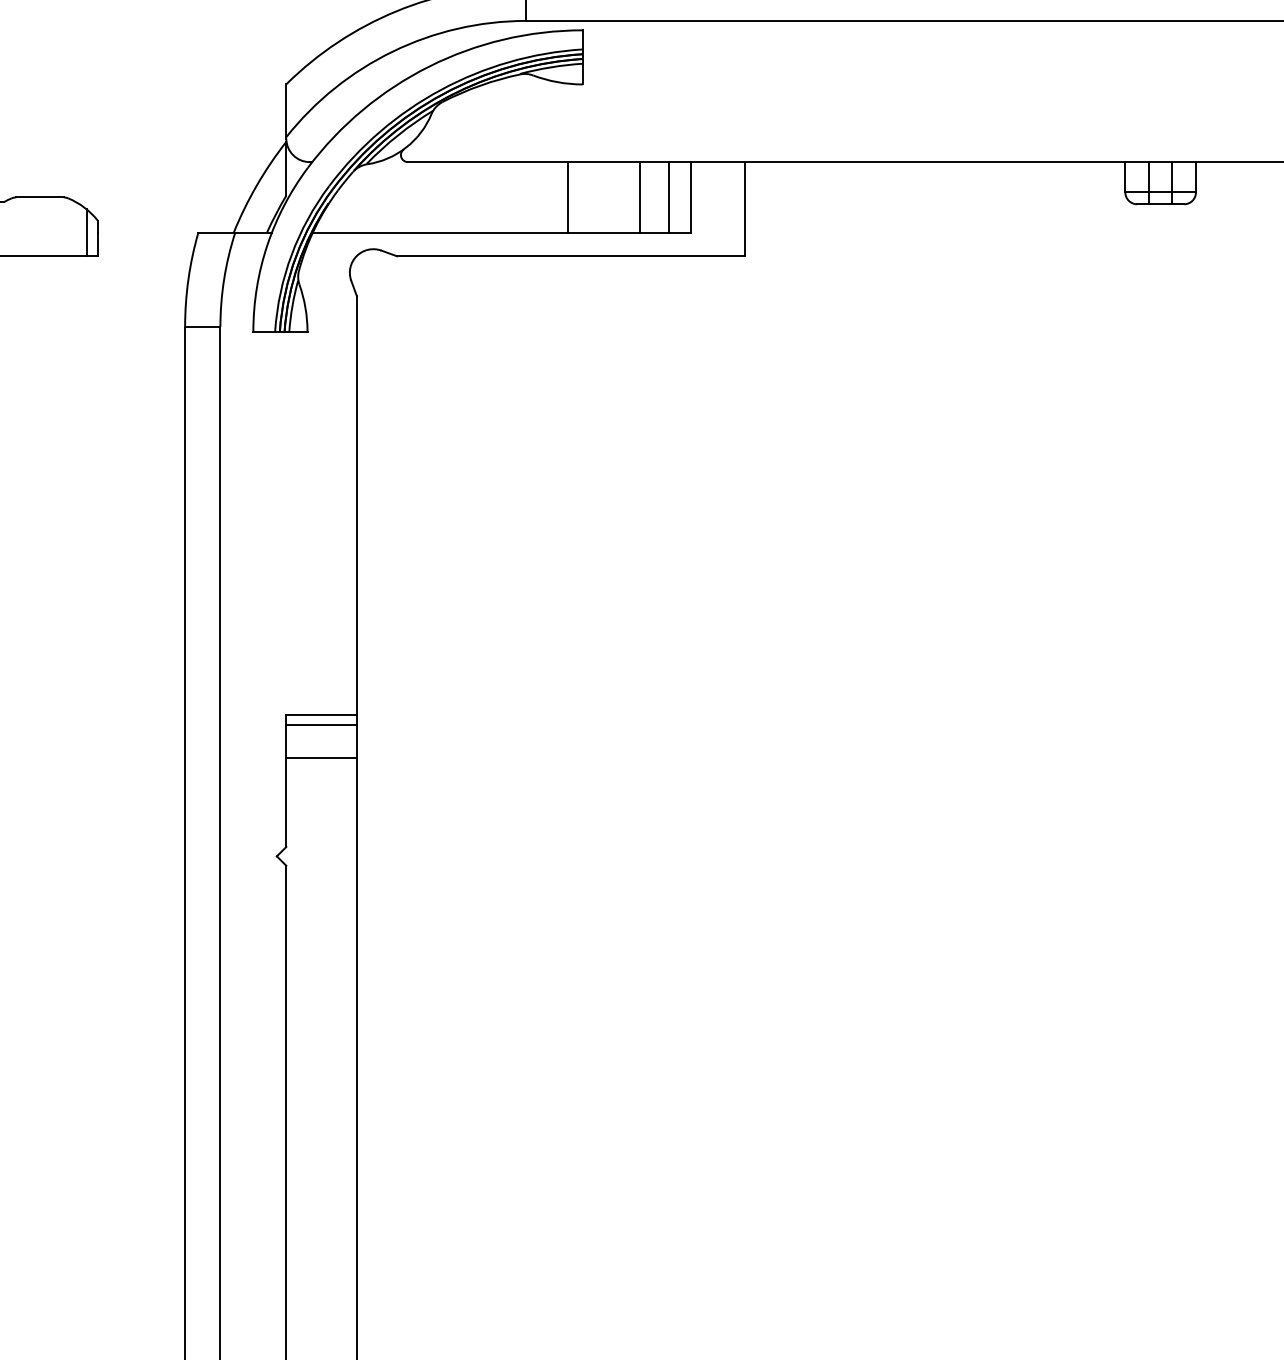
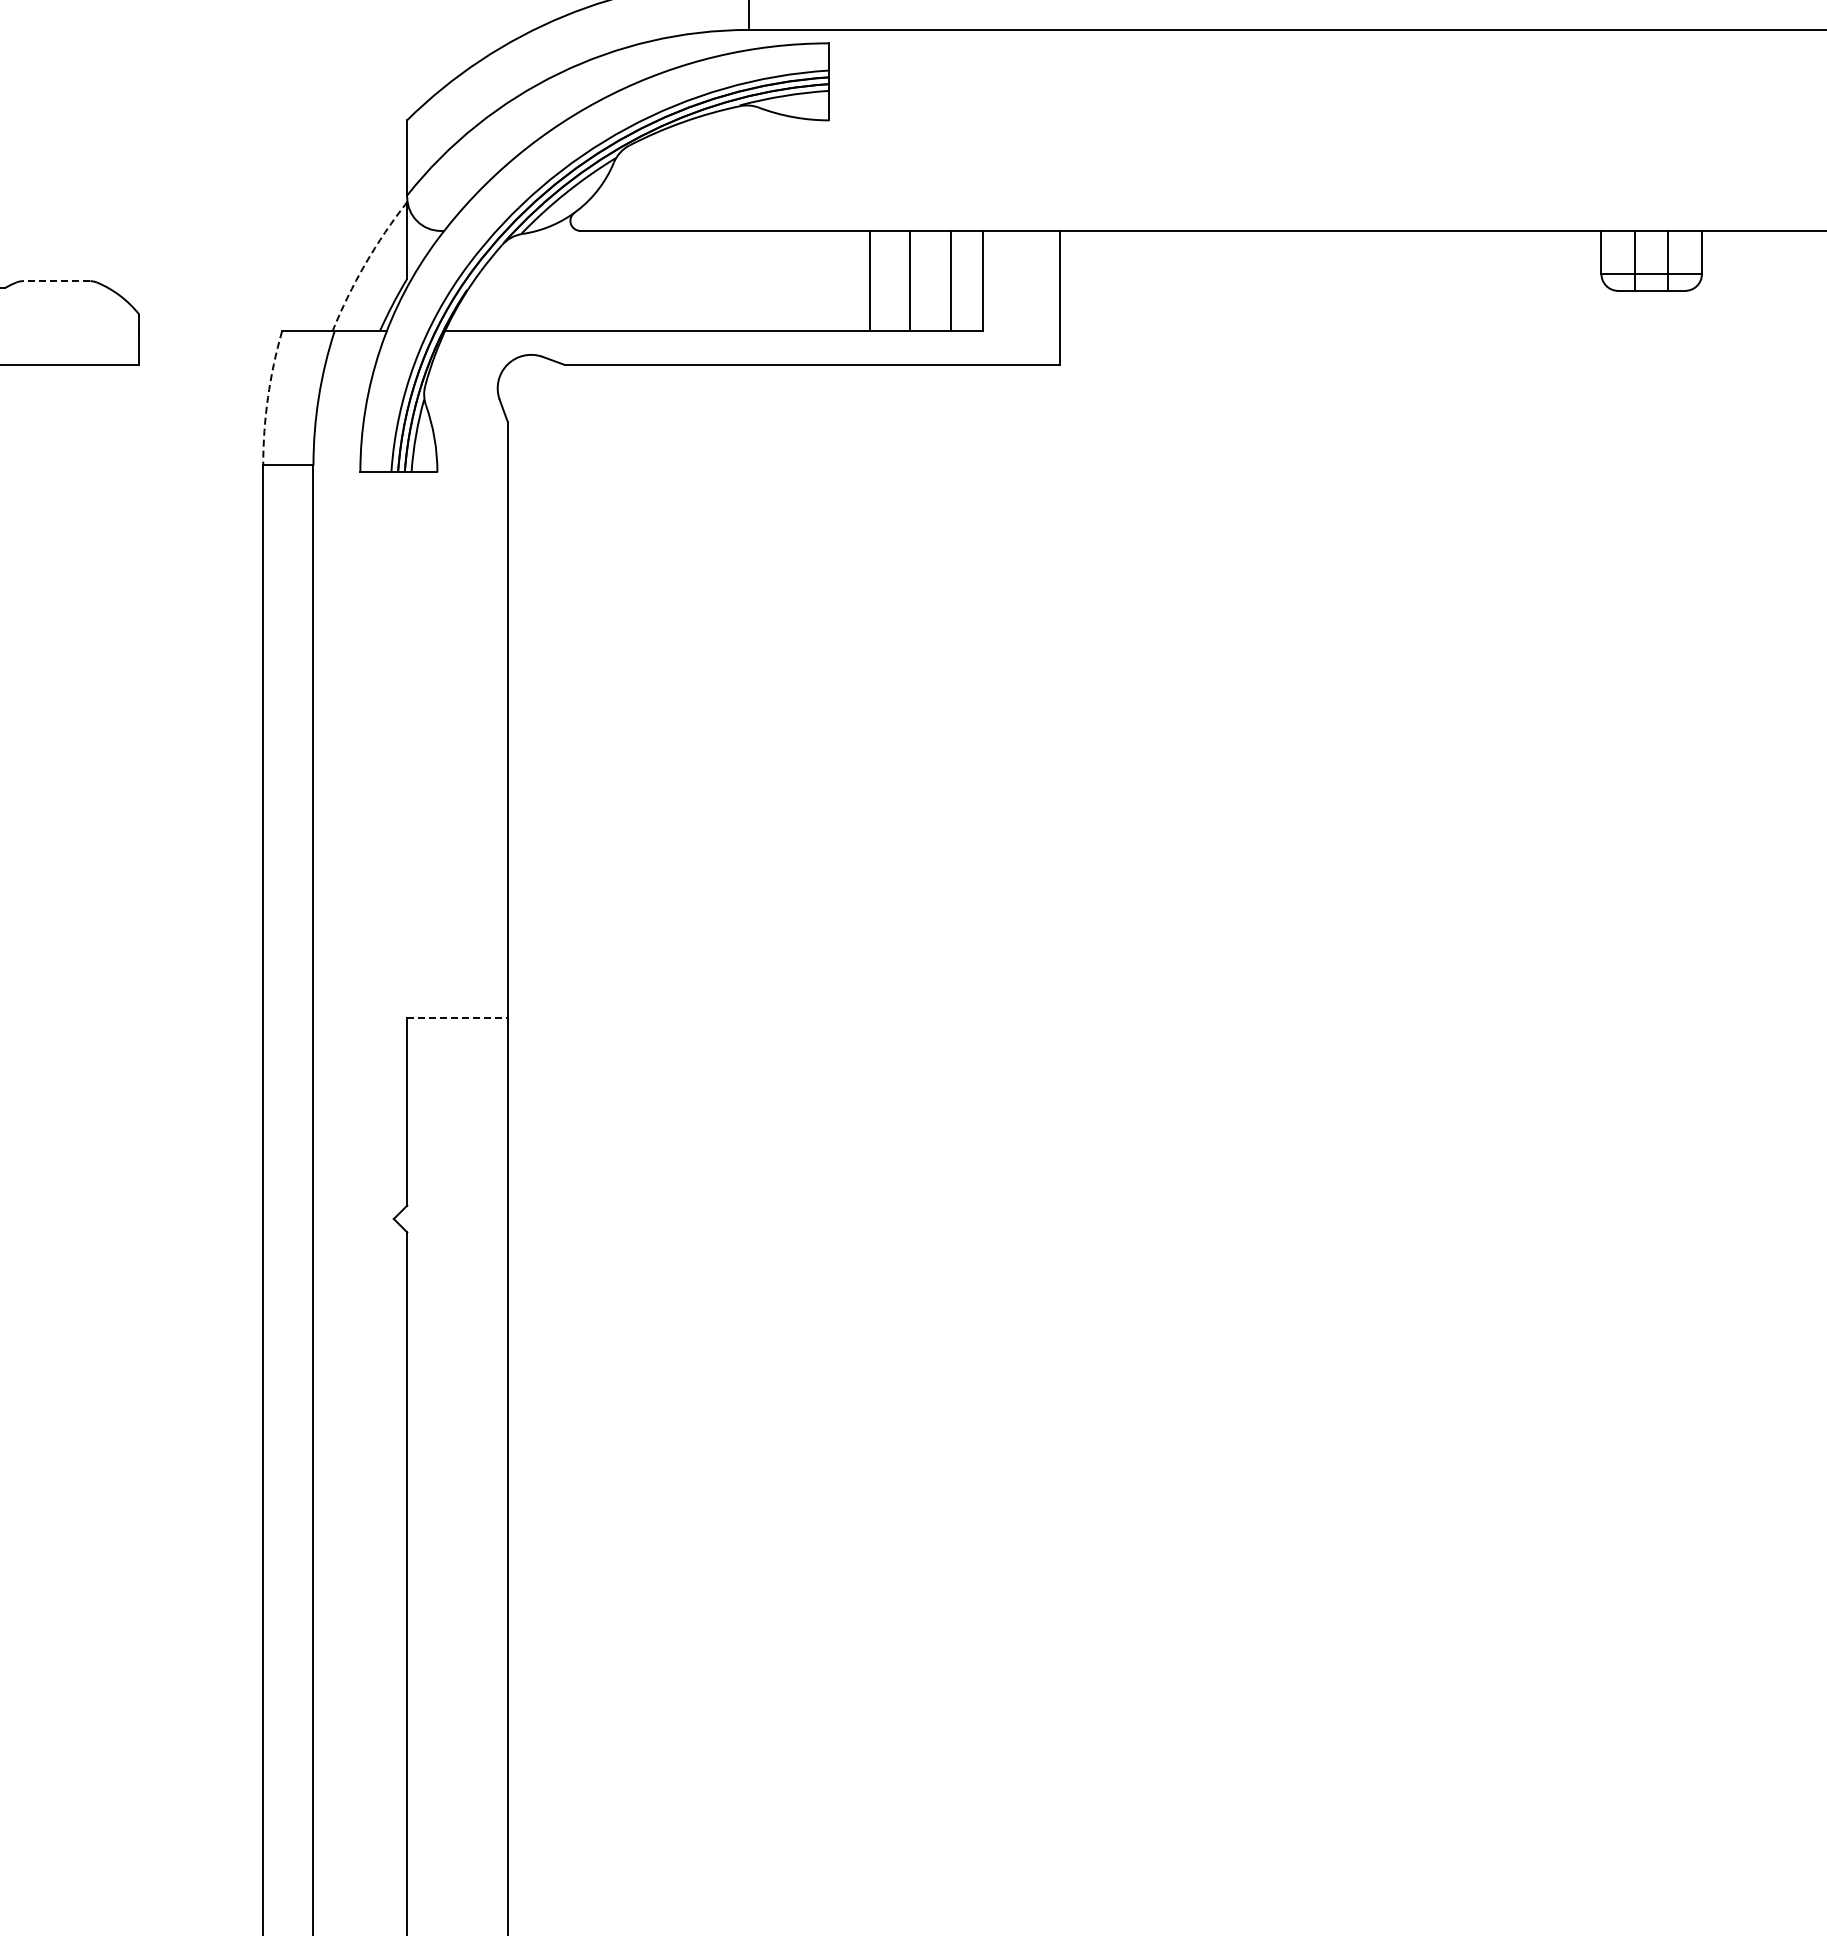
arc: (256, 185) -> (365, 264), solid -> dashed
line: (568, 196) -> (869, 280), moved
line: (39, 197) -> (56, 281), solid -> dashed
line: (86, 232) -> (123, 331), removed
arc: (188, 279) -> (267, 397), solid -> dashed
line: (322, 715) -> (458, 1018), solid -> dashed
line: (321, 724) -> (457, 1031), removed
line: (321, 758) -> (457, 1079), removed

